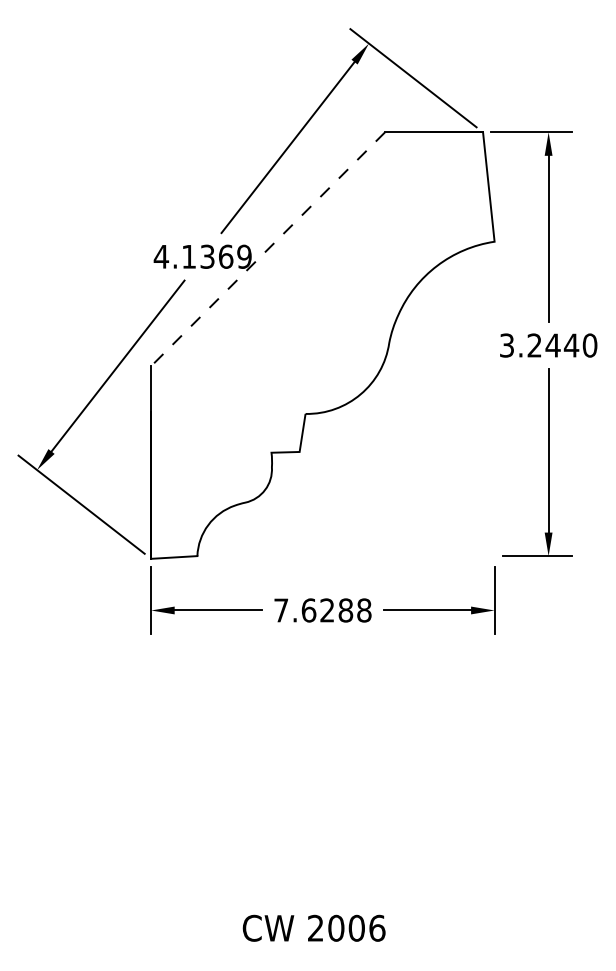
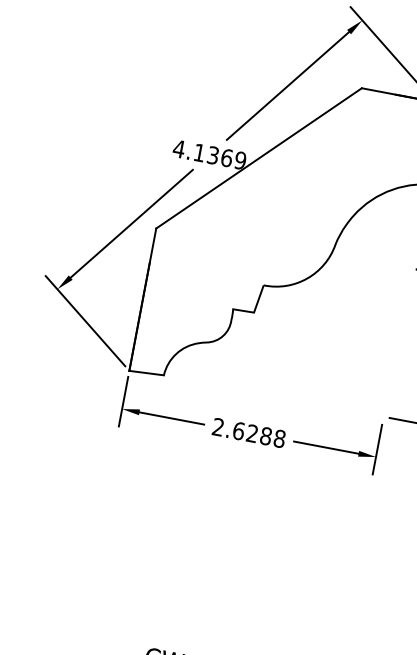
line: (267, 249) -> (258, 158), dashed -> solid
text: (281, 610) -> (218, 427), 7.6288 -> 2.6288

